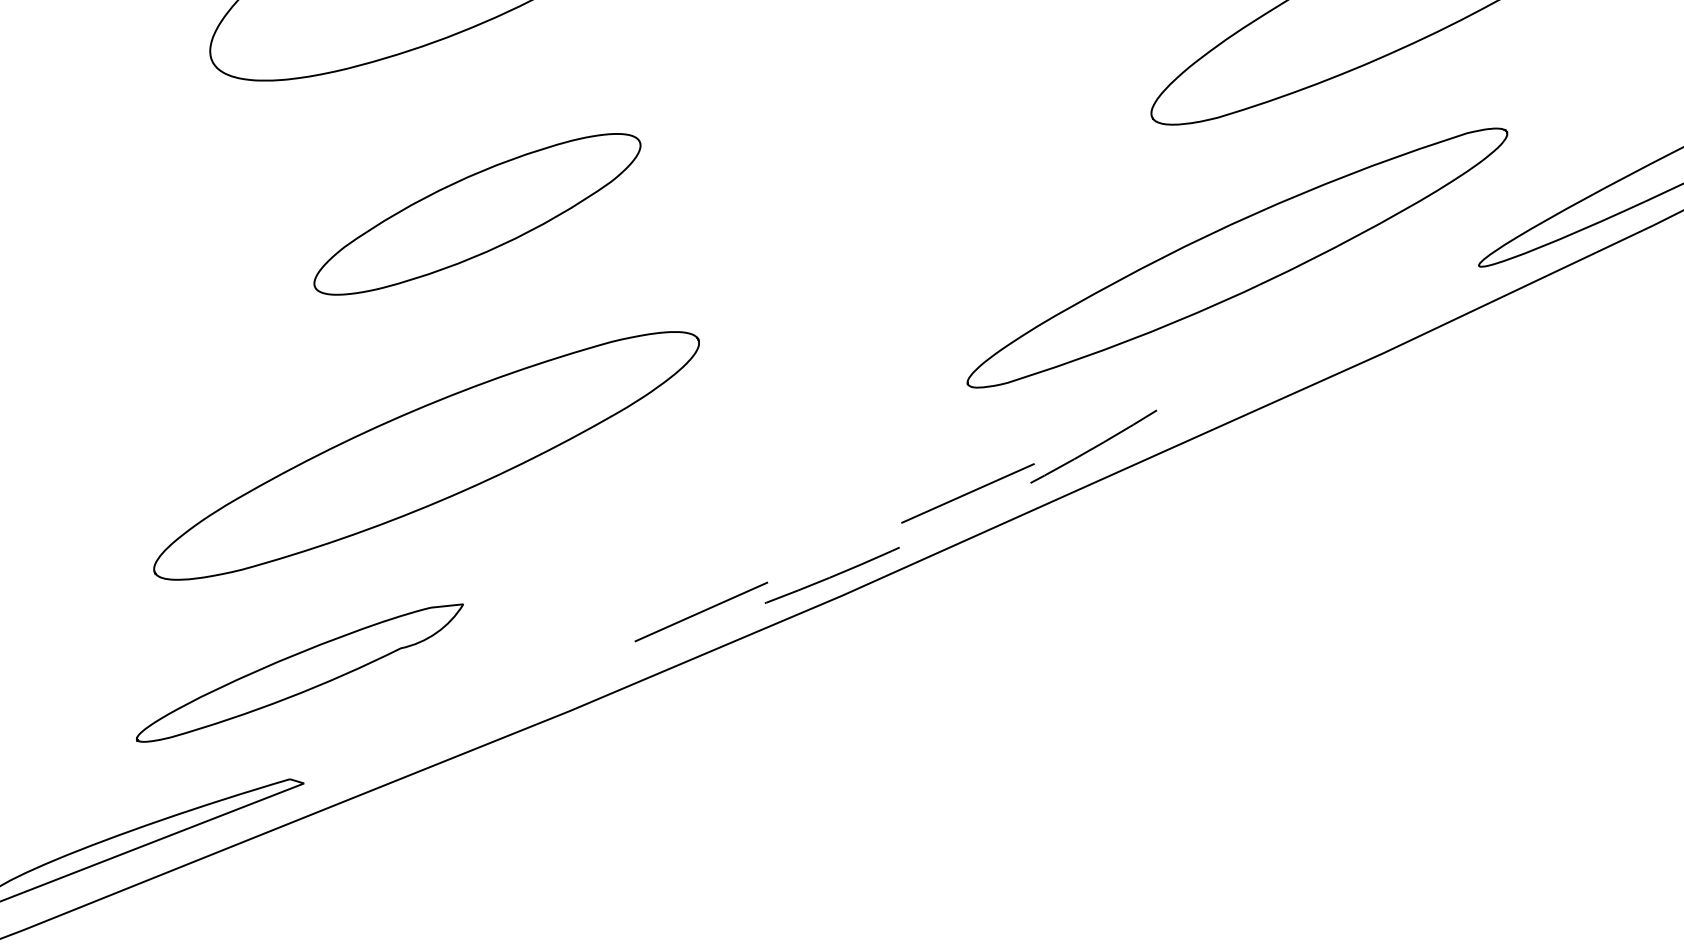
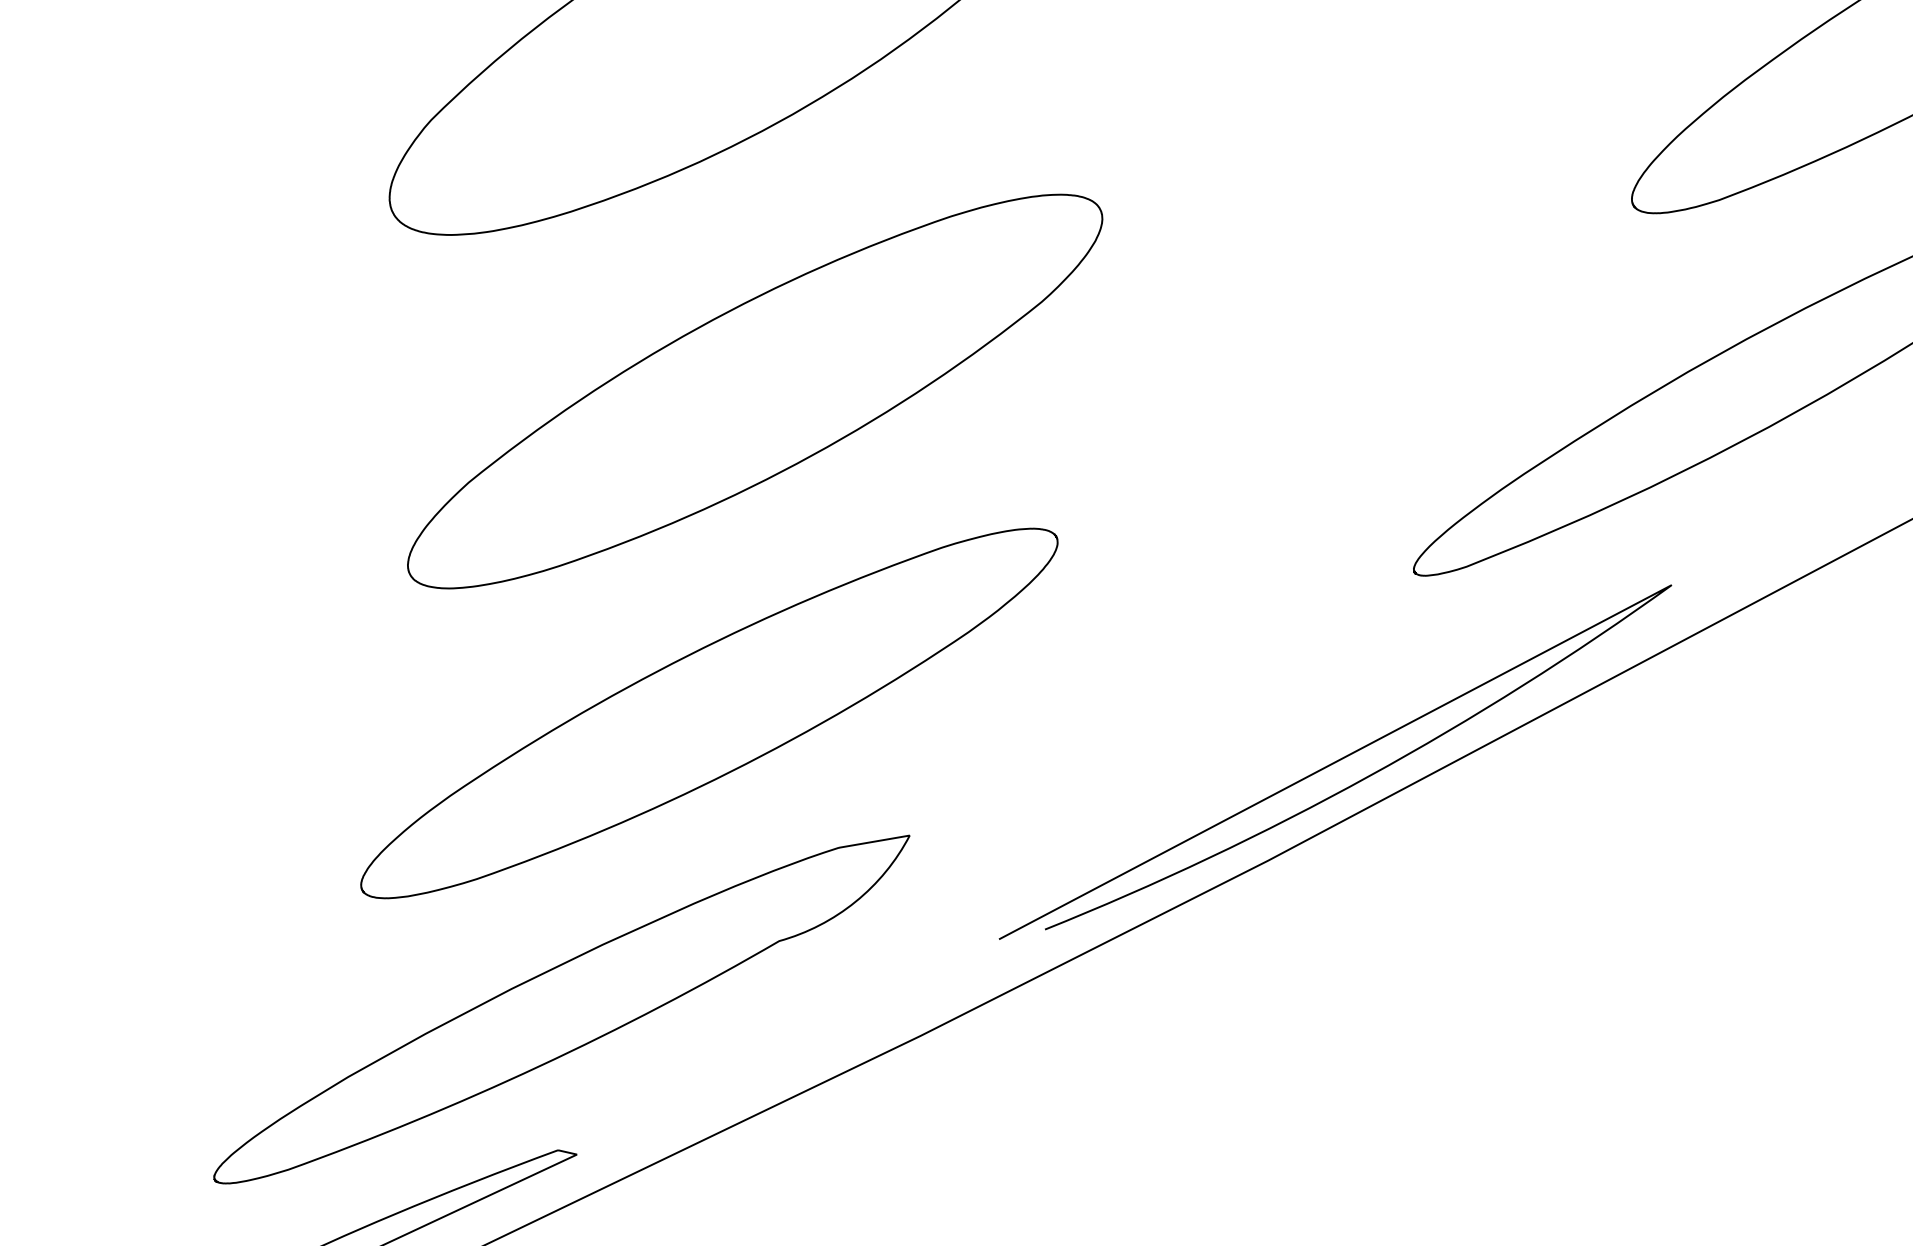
part: (477, 214) -> (755, 391), size x1.67
line: (1154, 410) -> (1661, 590), dashed -> solid
part: (299, 672) -> (561, 1009), size x1.67

